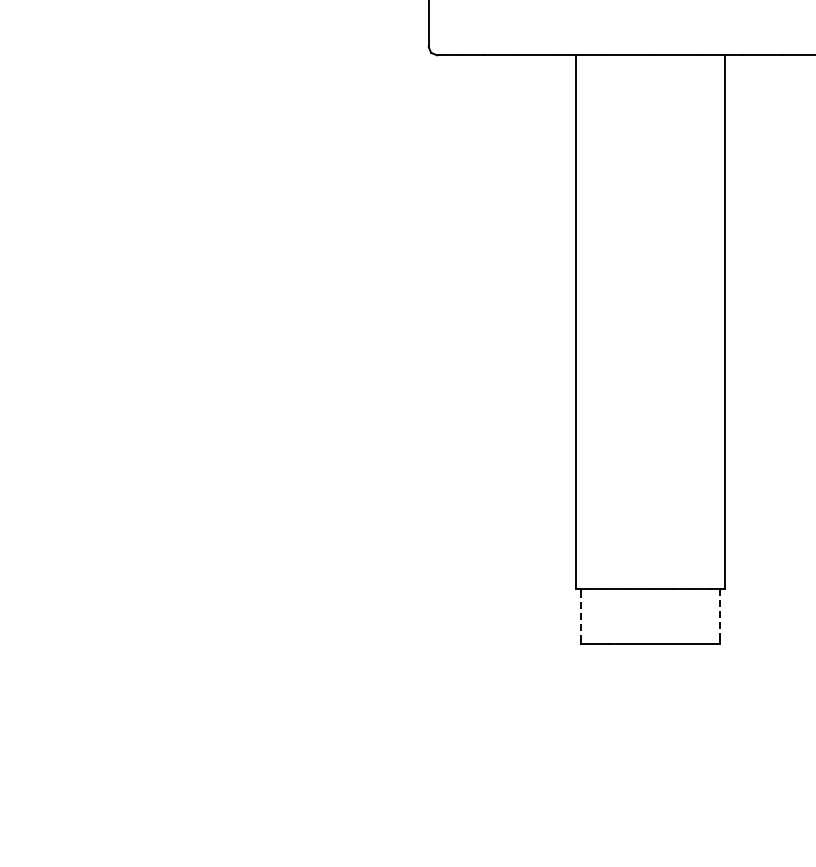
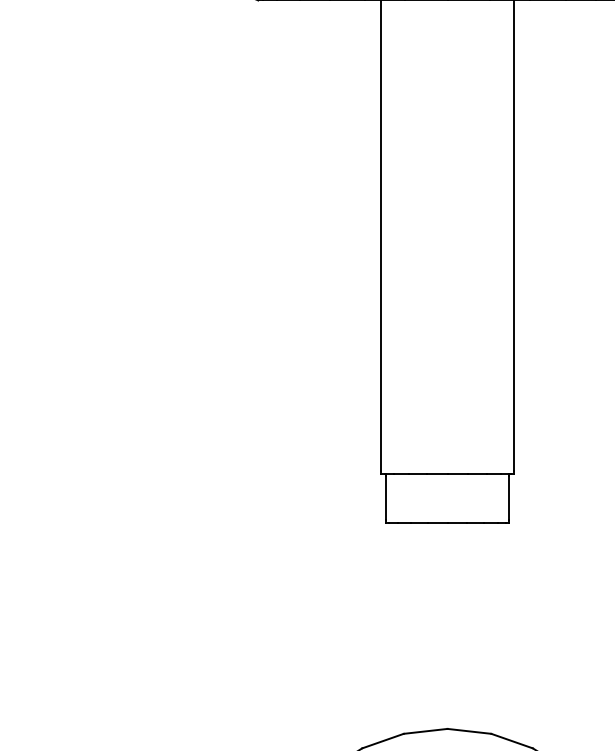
line: (580, 615) -> (385, 497), dashed -> solid
line: (719, 615) -> (508, 497), dashed -> solid

